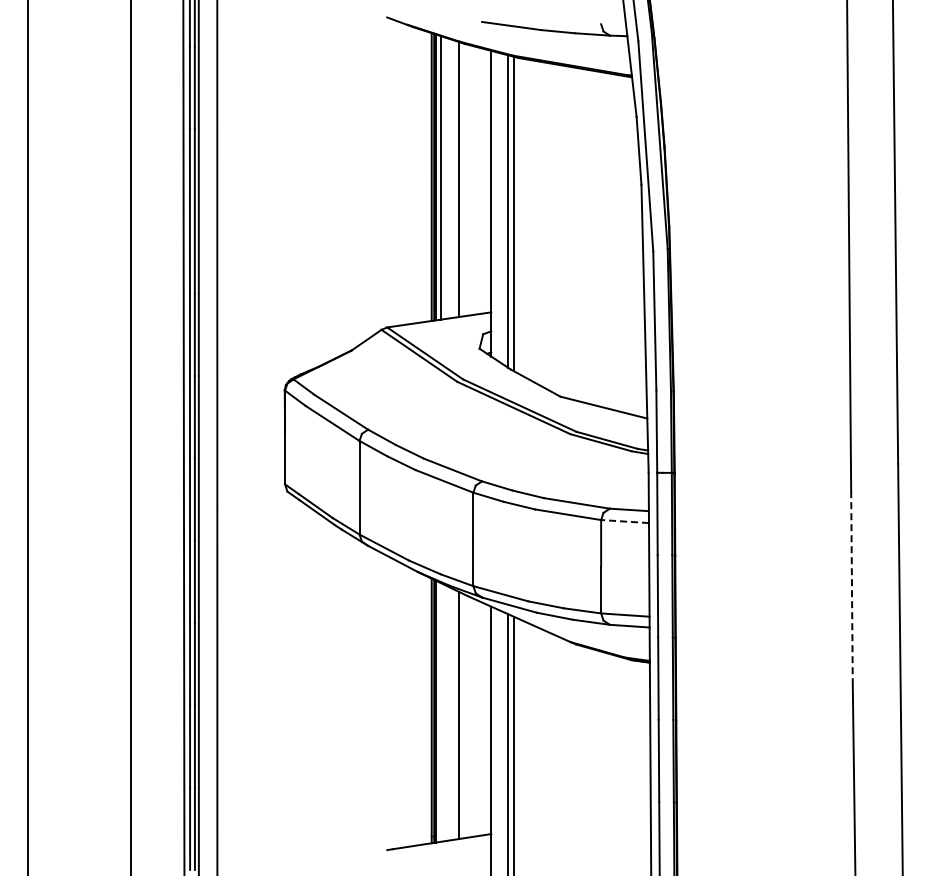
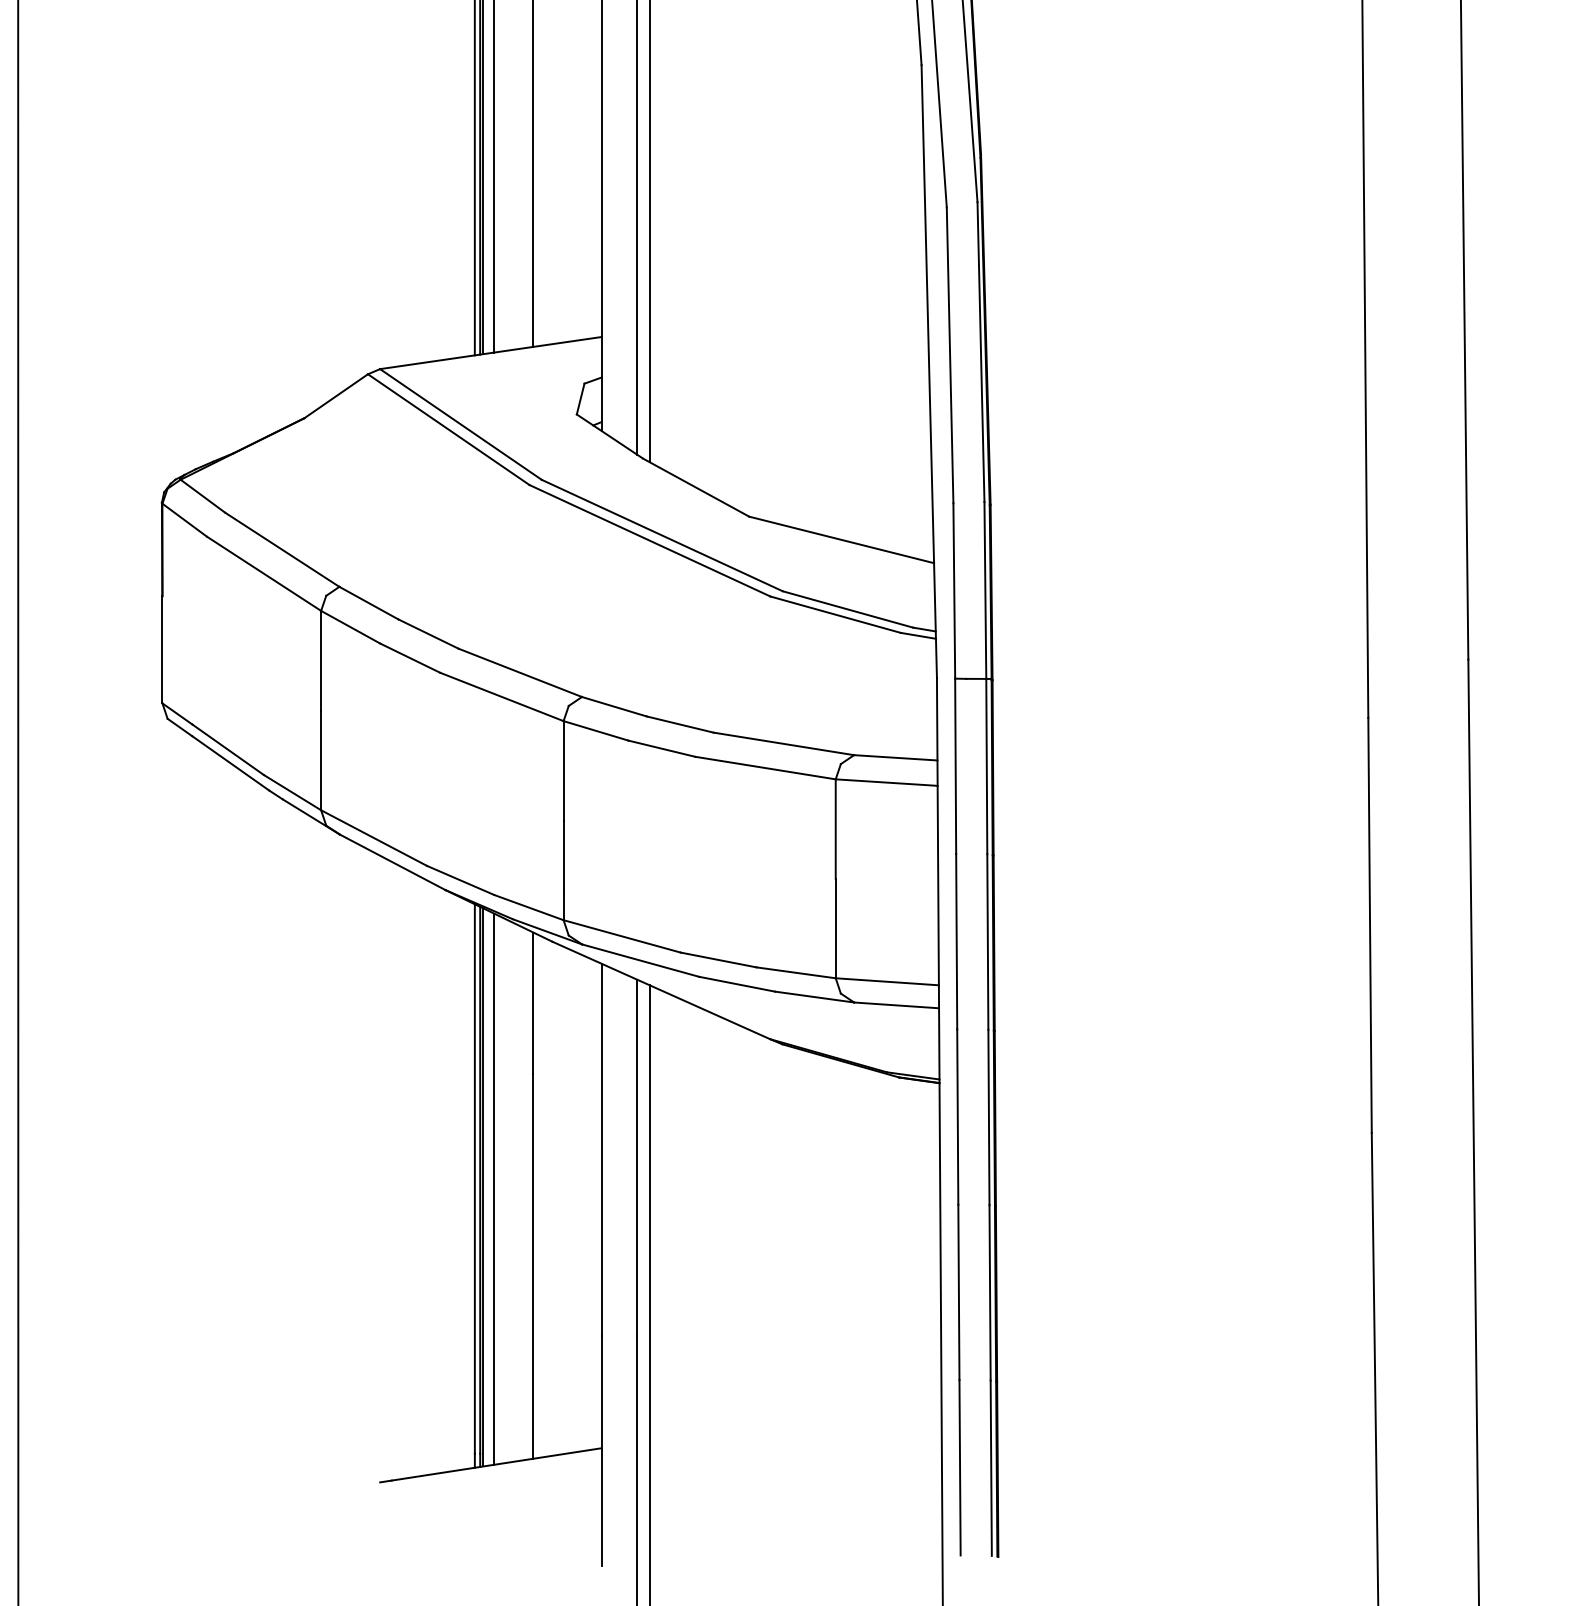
line: (625, 521) -> (887, 782), dashed -> solid
line: (851, 589) -> (1369, 927), dashed -> solid
line: (440, 712) -> (493, 1189), added

